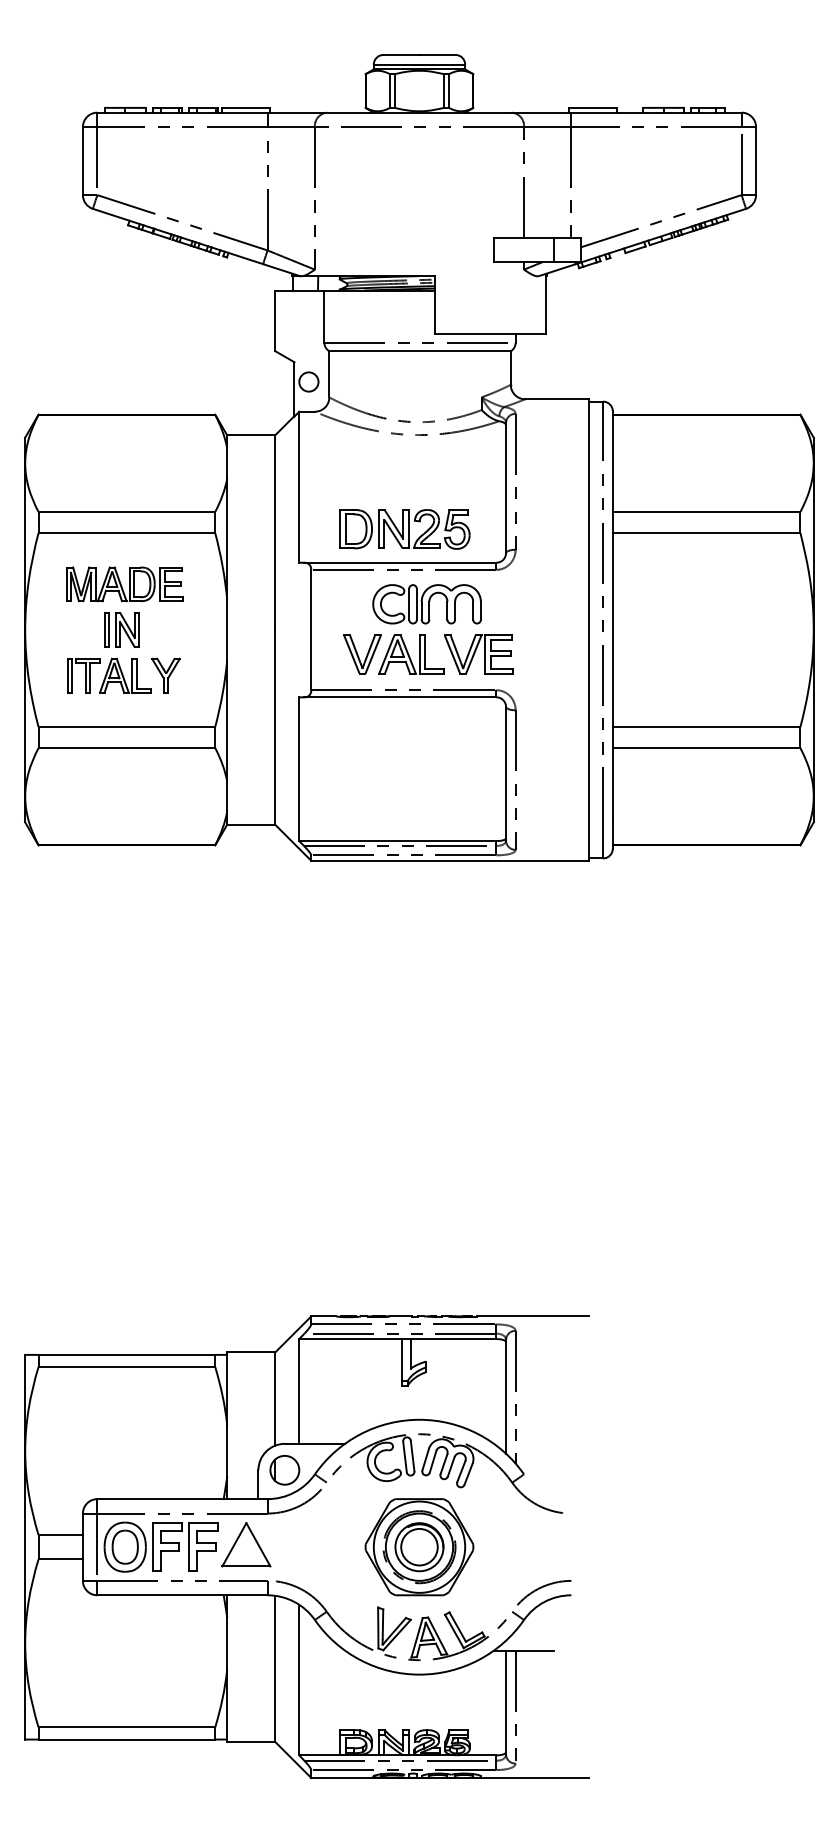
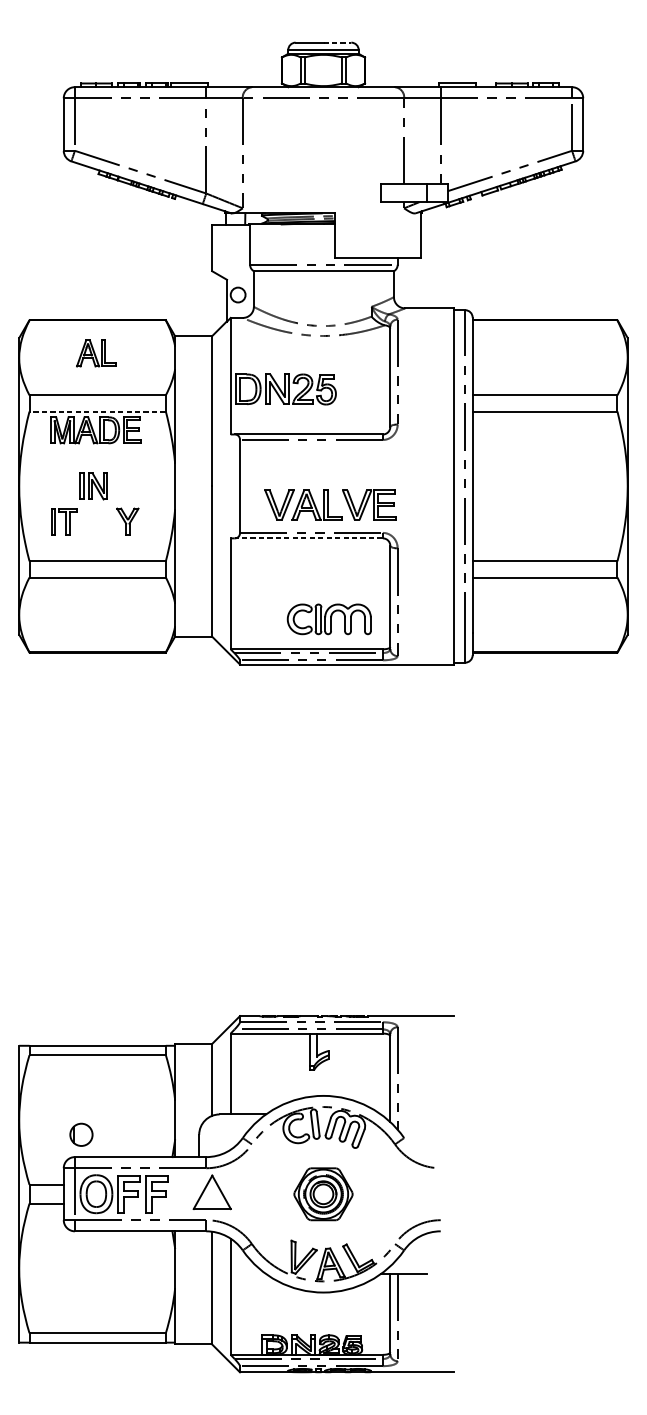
line: (438, 54) -> (338, 42), solid -> dashed
part: (404, 529) -> (285, 389), moved
line: (126, 533) -> (97, 411), solid -> dashed
part: (124, 584) -> (95, 430), moved
part: (426, 604) -> (328, 619), moved
part: (125, 675) -> (96, 353), moved
line: (399, 697) -> (308, 538), solid -> dashed
part: (284, 1470) -> (81, 1135), moved
part: (246, 1544) -> (212, 1192), moved
part: (419, 1547) -> (323, 1194), size x0.7

